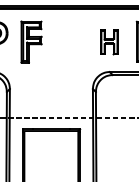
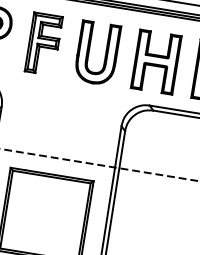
part: (68, 42) -> (97, 53), added
part: (109, 42) -> (156, 62), size x1.67

